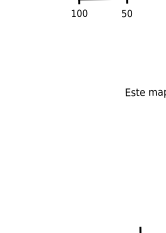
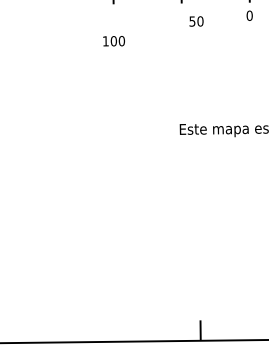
text: (79, 13) -> (113, 41), moved
text: (127, 13) -> (196, 21), moved

